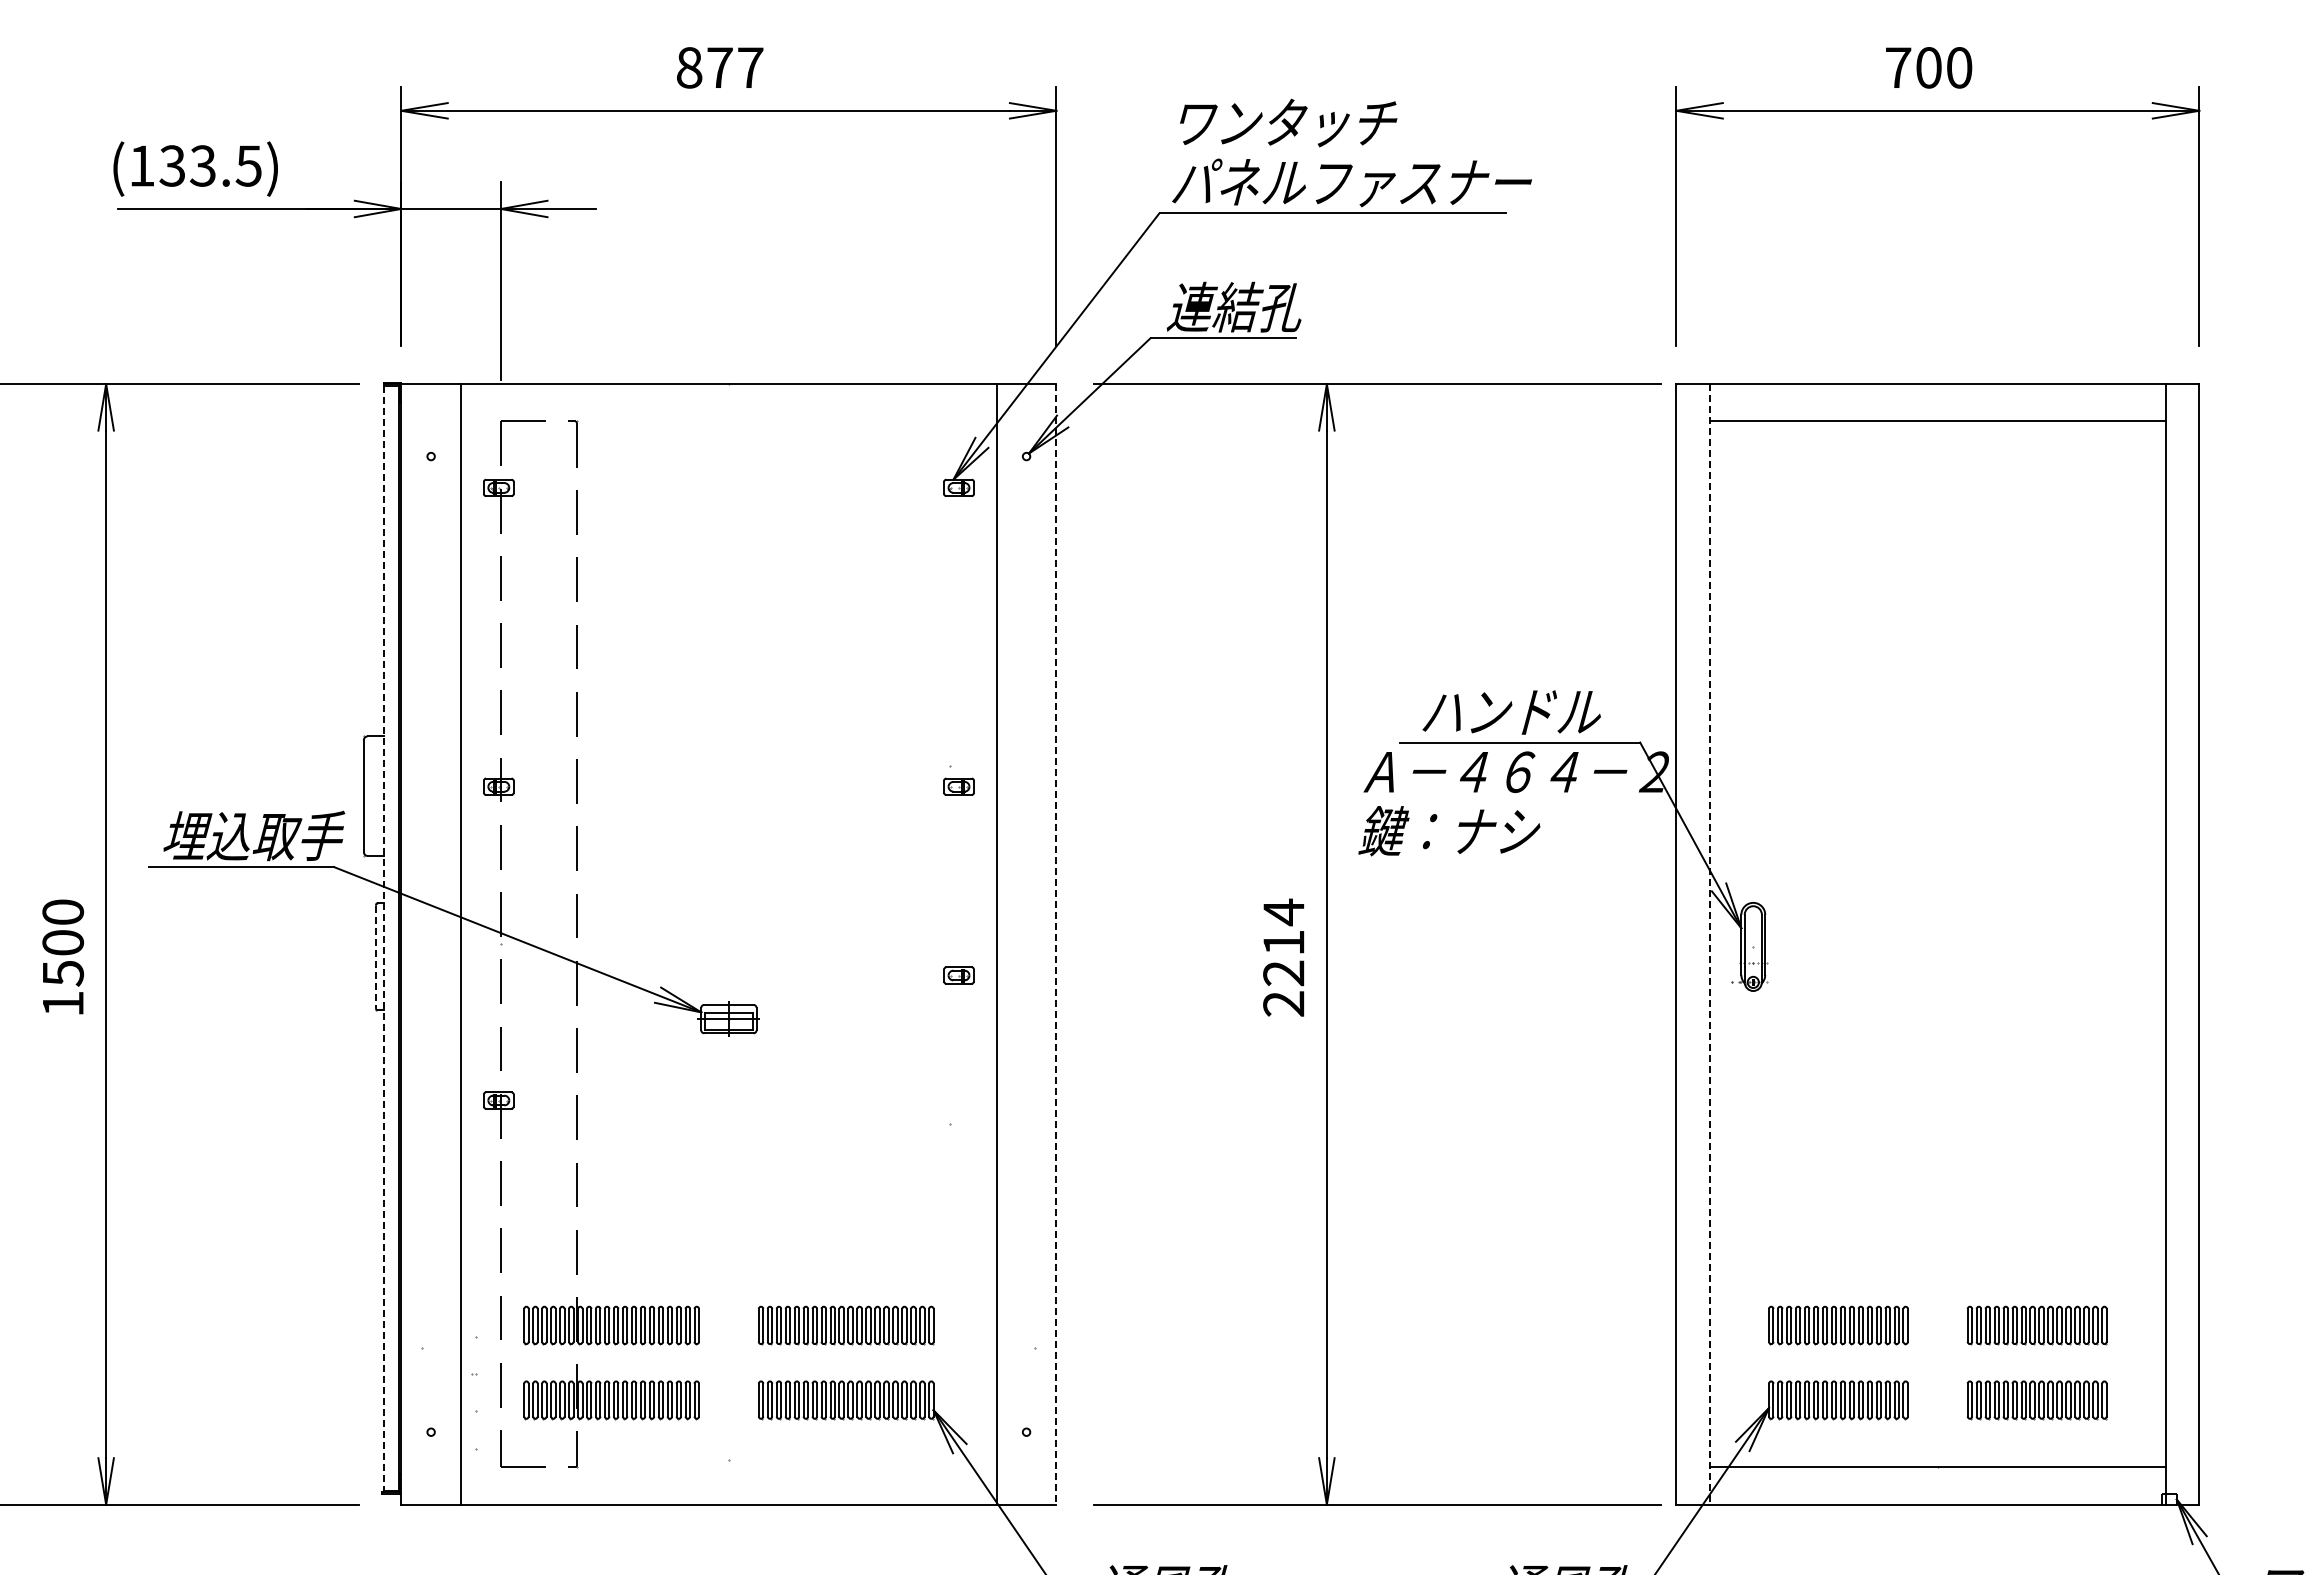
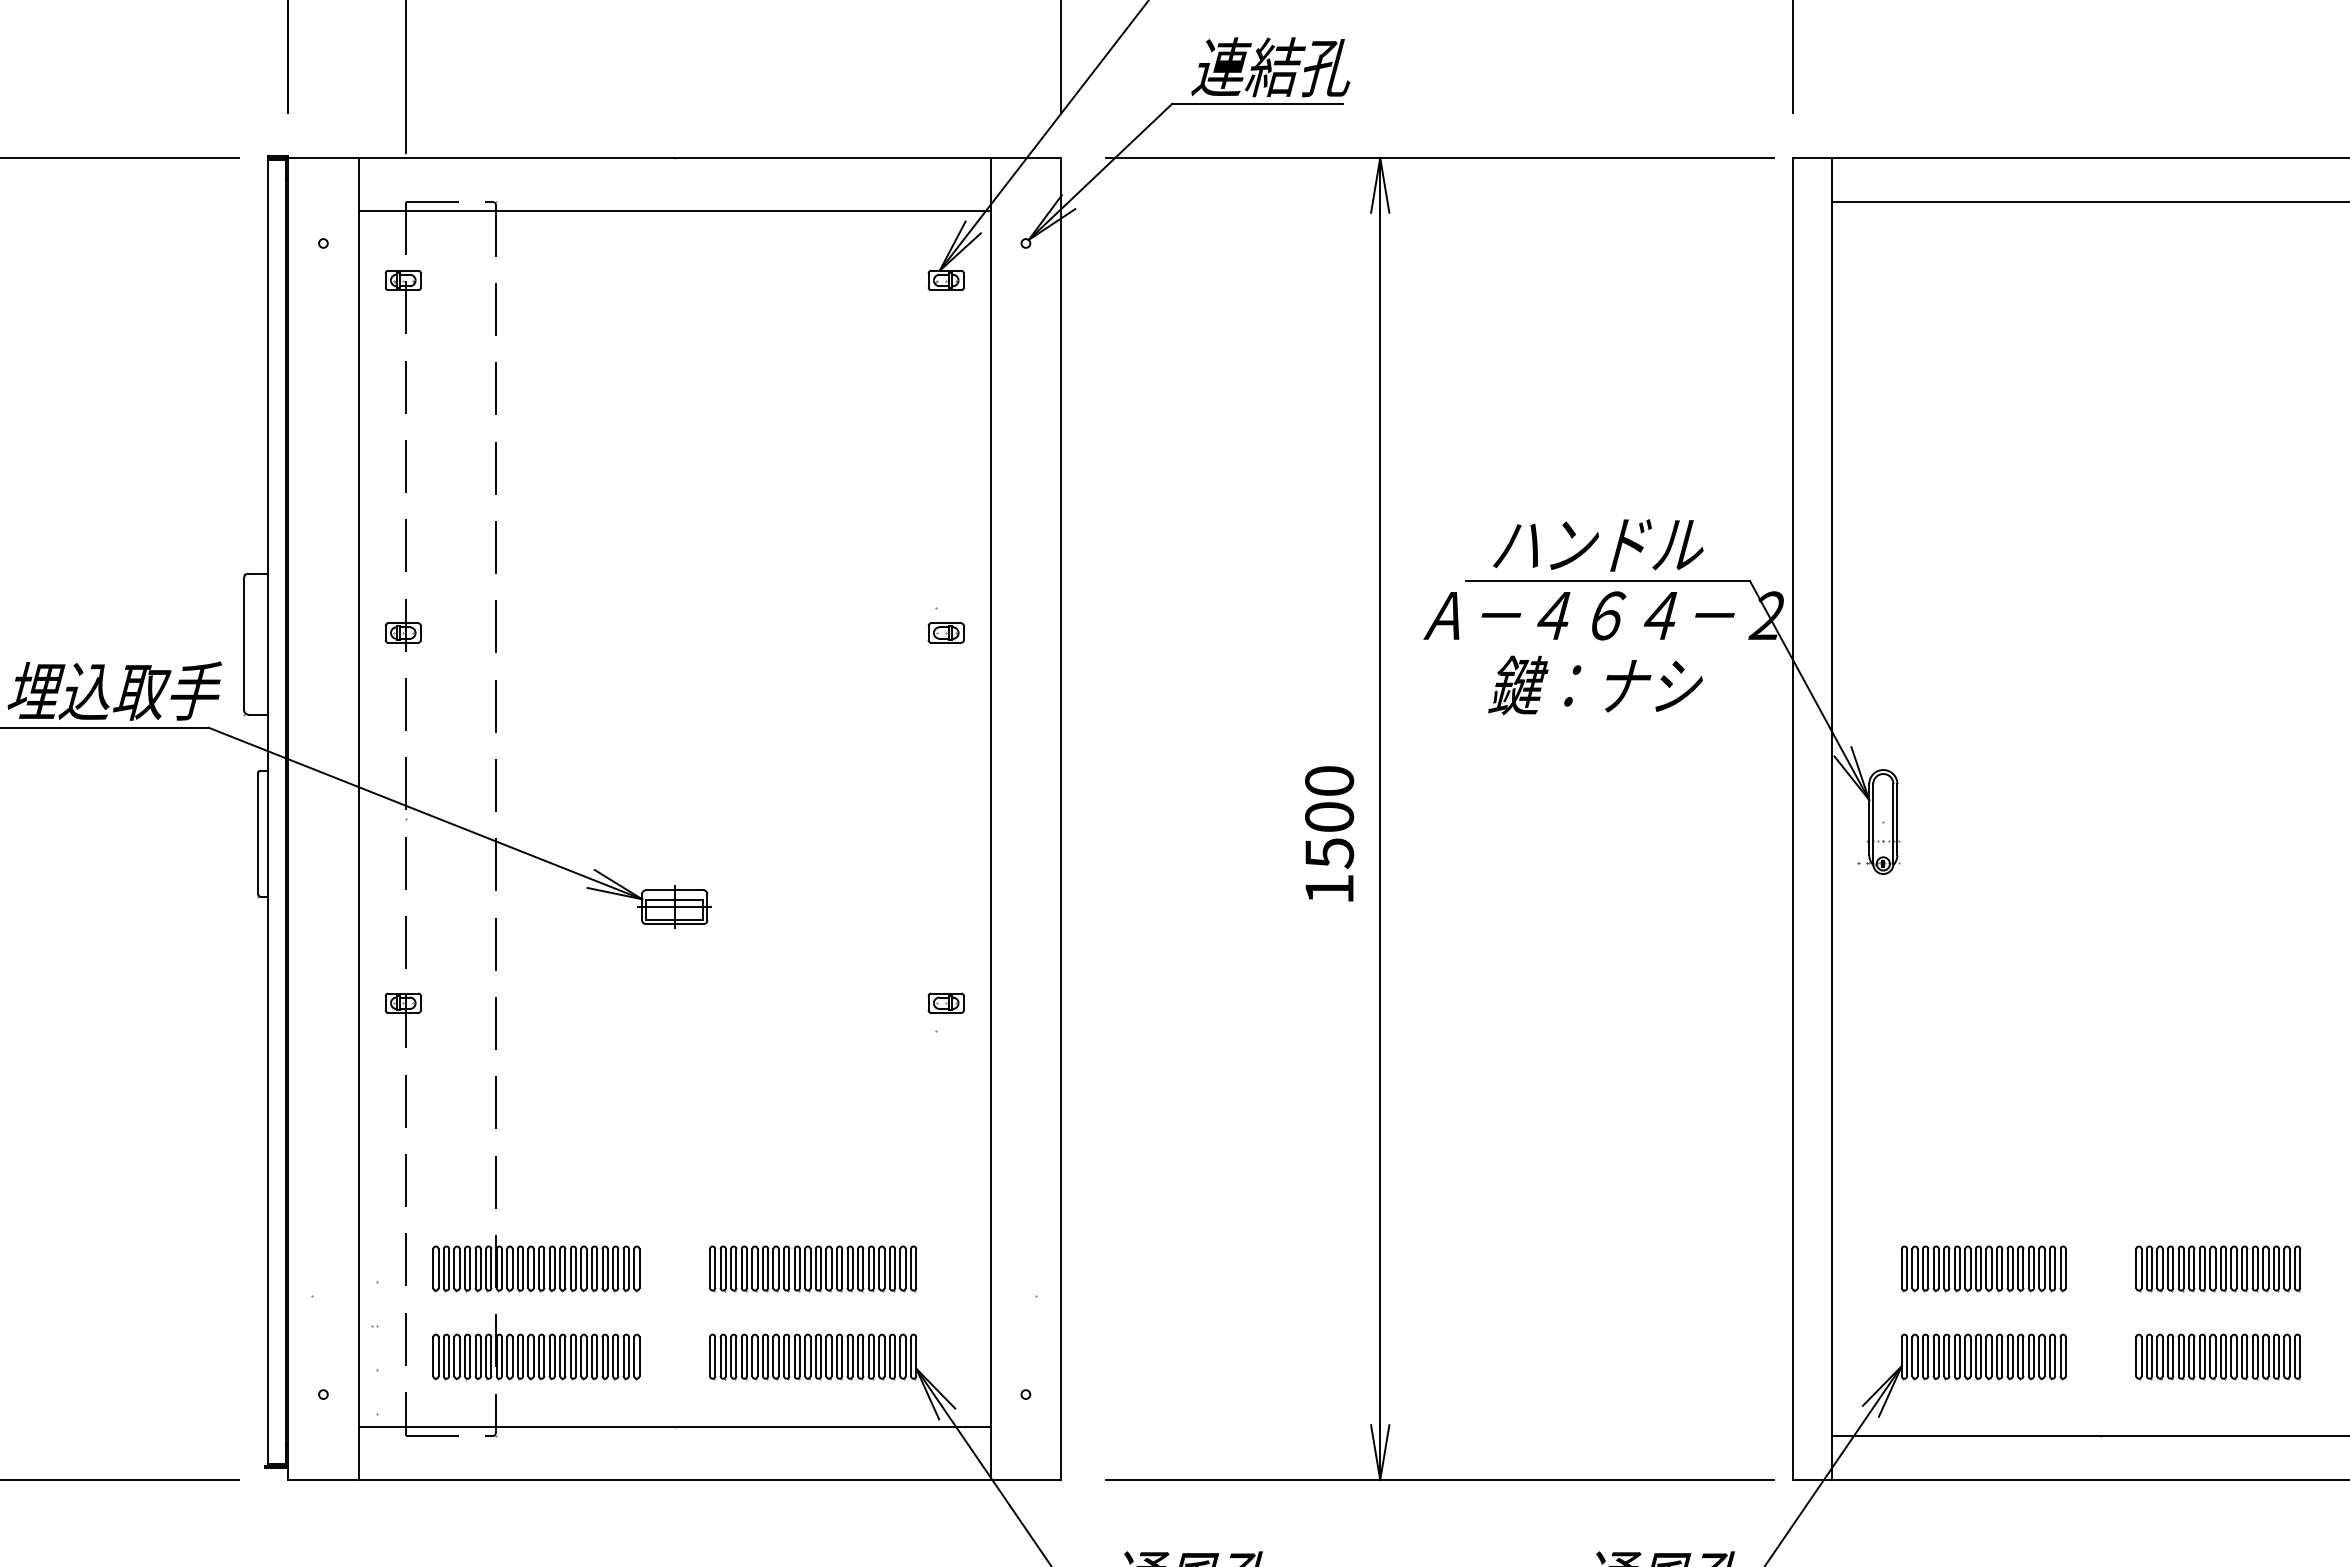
line: (728, 428) -> (674, 210), added
text: (1449, 831) -> (1595, 685), moved
line: (384, 938) -> (268, 812), dashed -> solid
line: (1056, 944) -> (1061, 819), dashed -> solid
line: (1709, 944) -> (1831, 819), dashed -> solid
line: (375, 957) -> (257, 834), dashed -> solid
text: (1283, 957) -> (1329, 834), 2214 -> 1500
part: (958, 975) -> (945, 1003), moved
line: (728, 1459) -> (674, 1426), added

